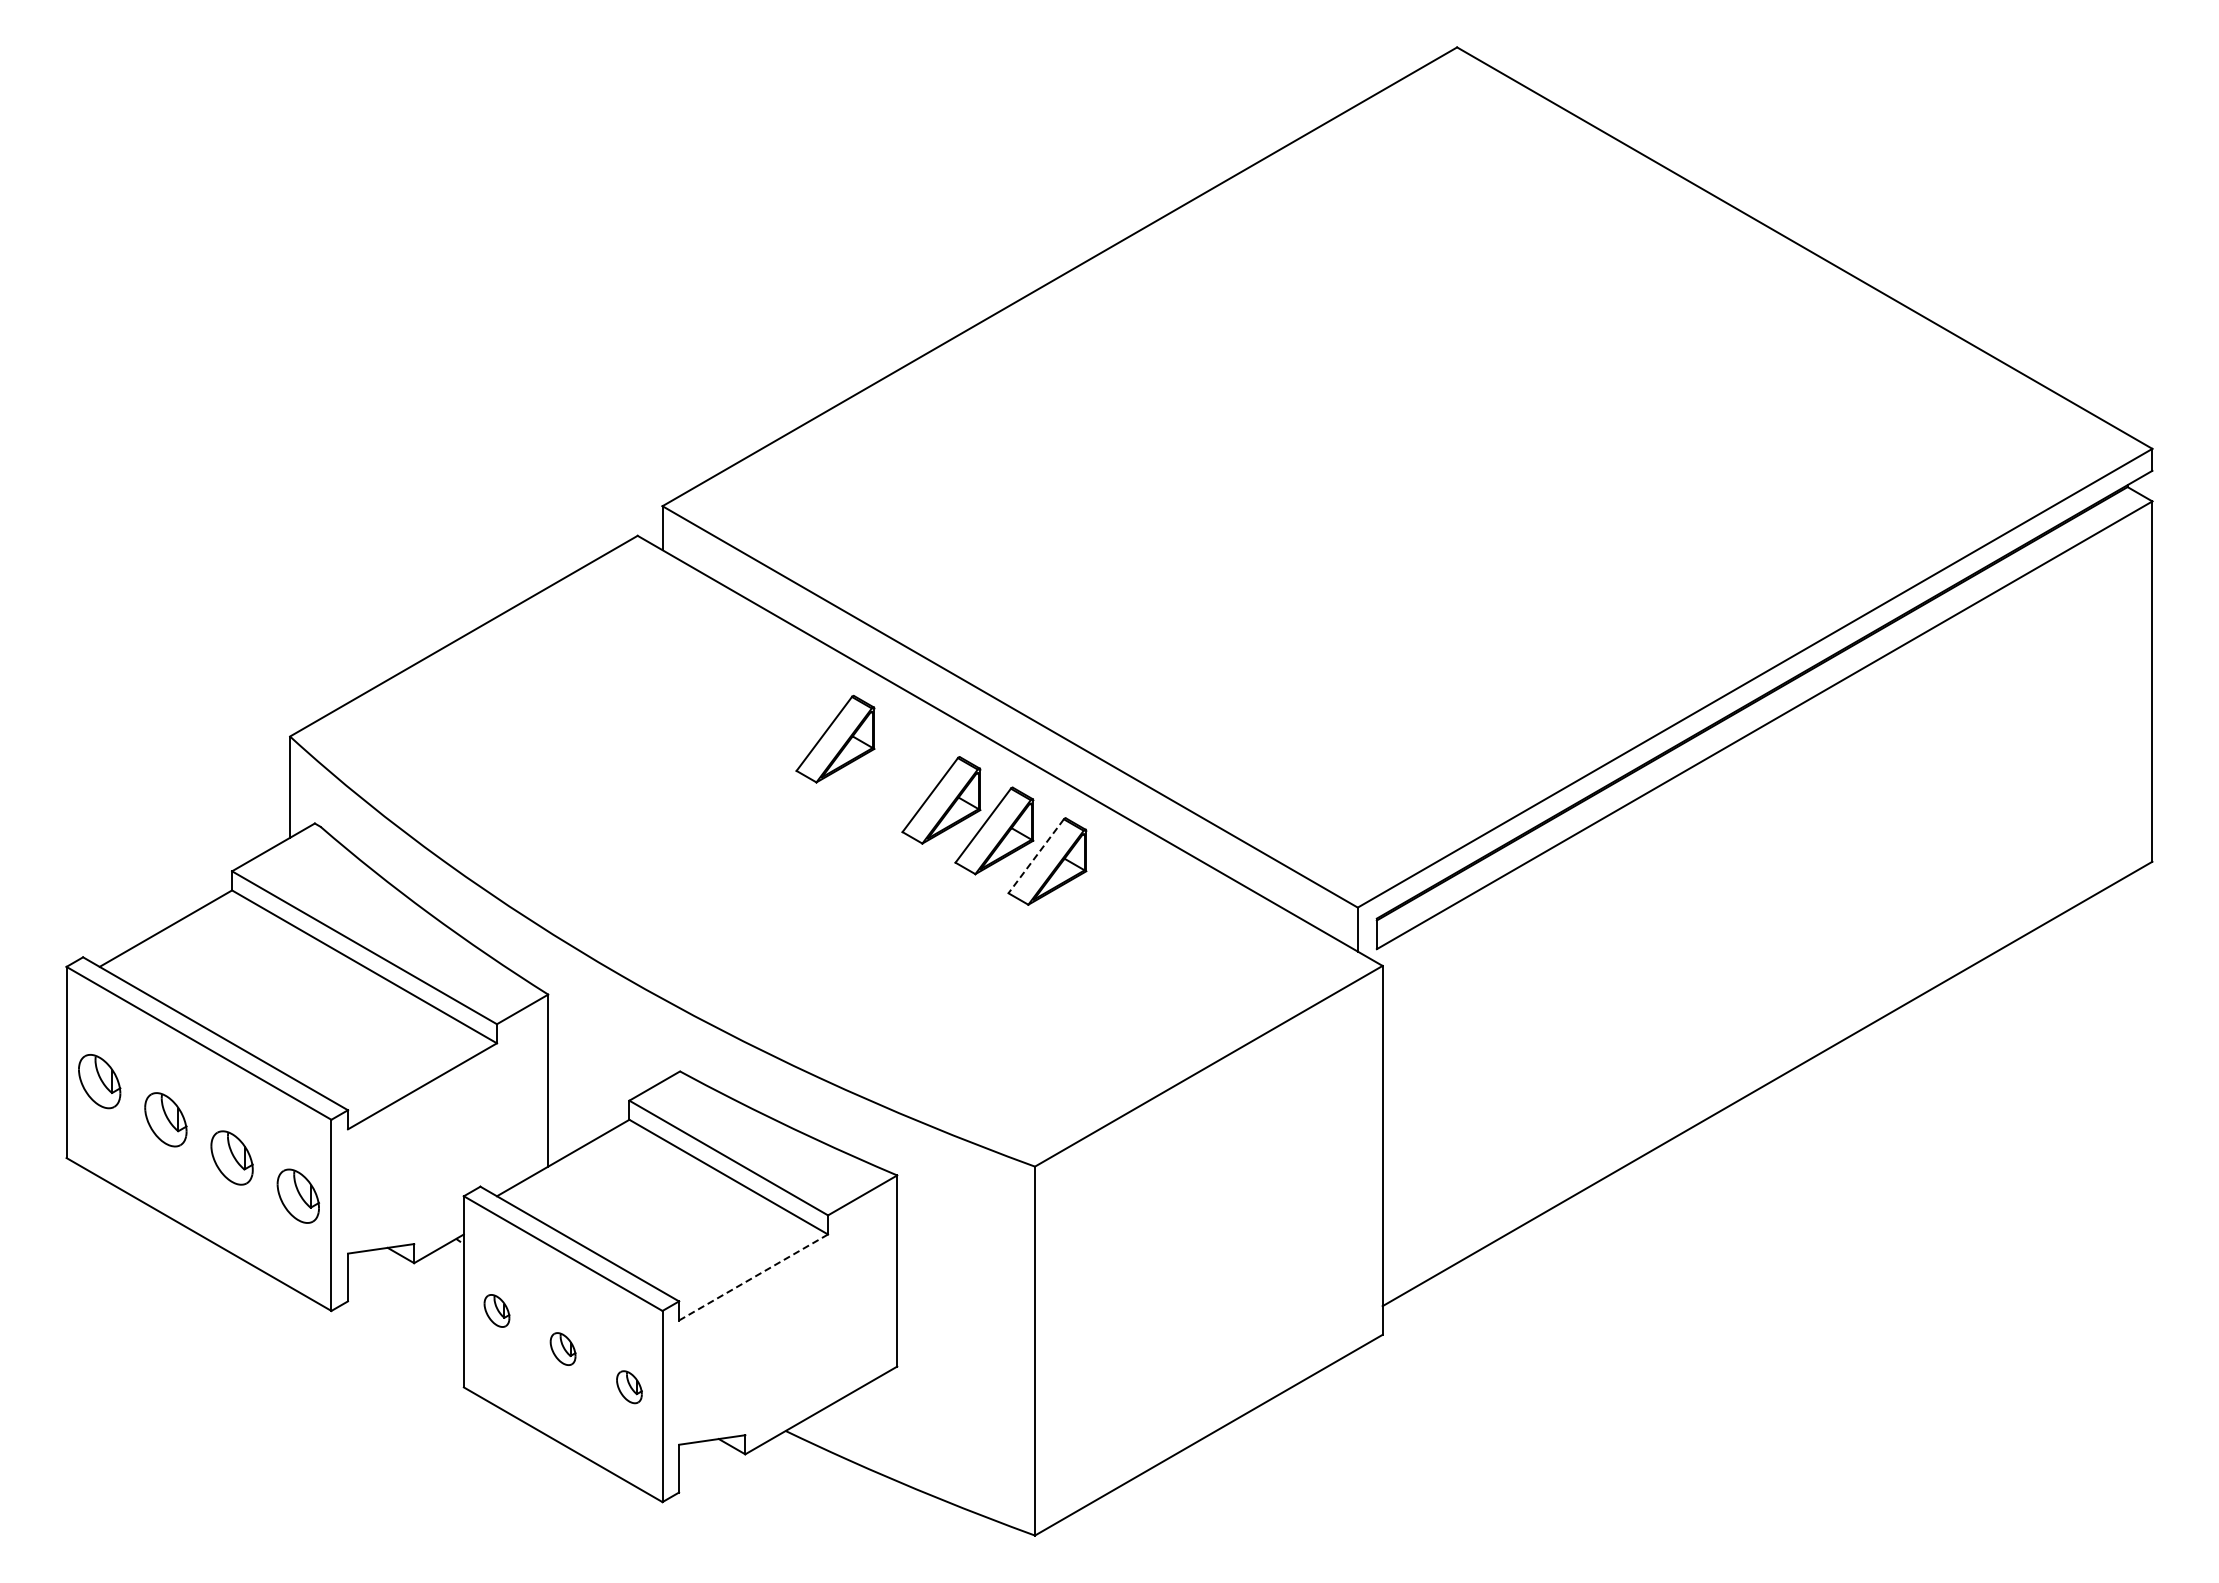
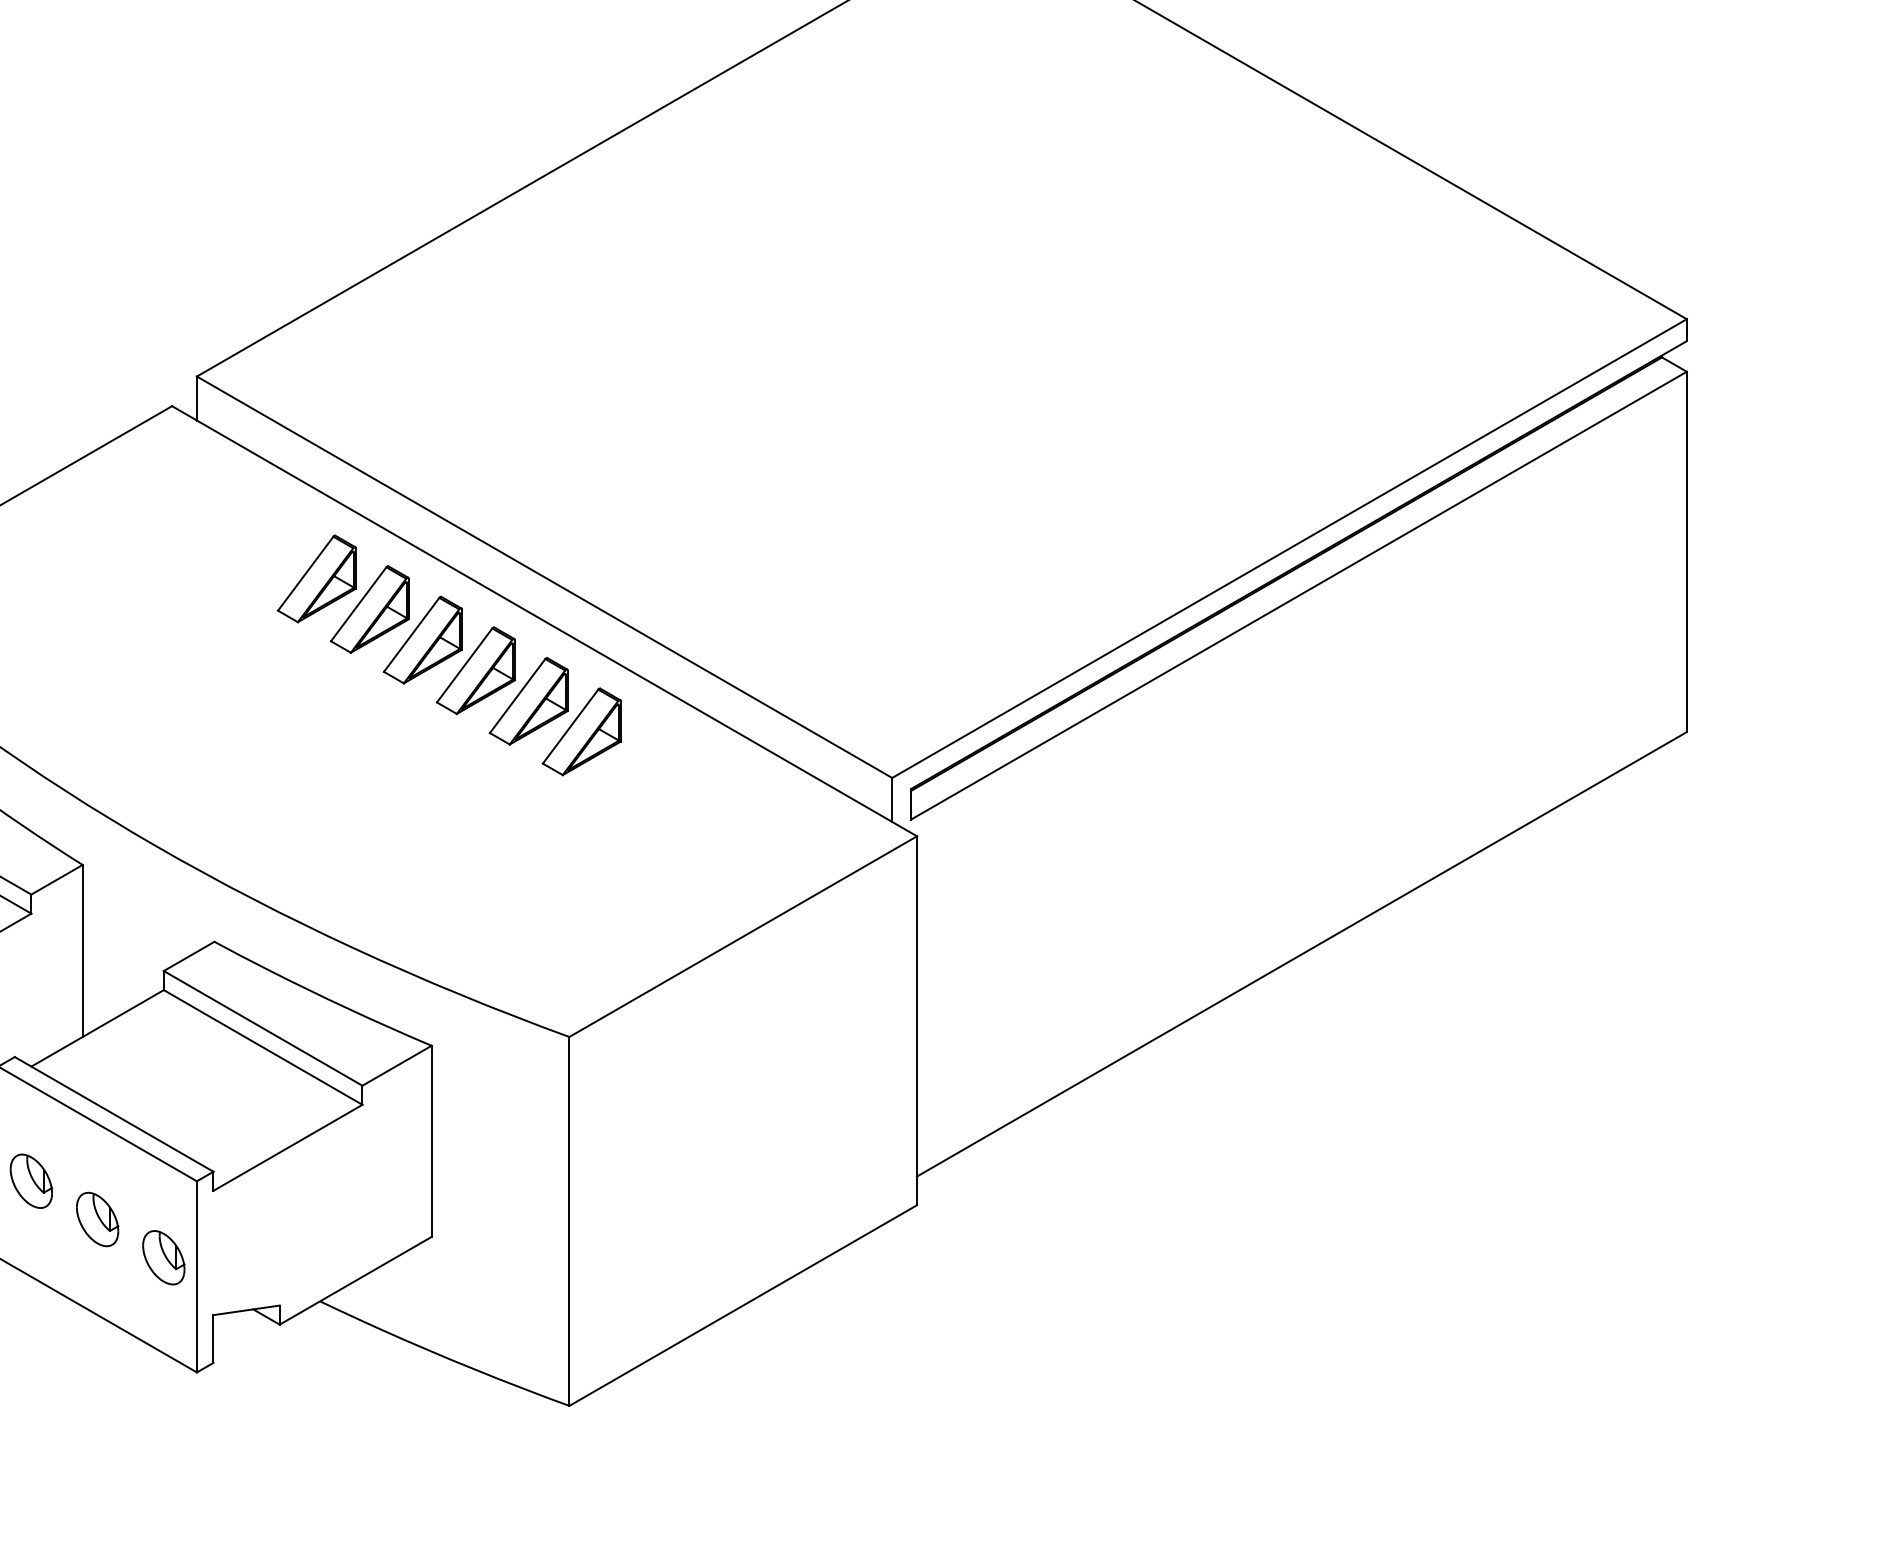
part: (782, 708) -> (316, 578), added
part: (888, 769) -> (422, 639), added
line: (1035, 856) -> (569, 726), dashed -> solid
line: (754, 1277) -> (288, 1147), dashed -> solid
part: (496, 1310) -> (30, 1180), size x1.67
part: (562, 1348) -> (96, 1218), size x1.67
part: (629, 1386) -> (163, 1256), size x1.67

